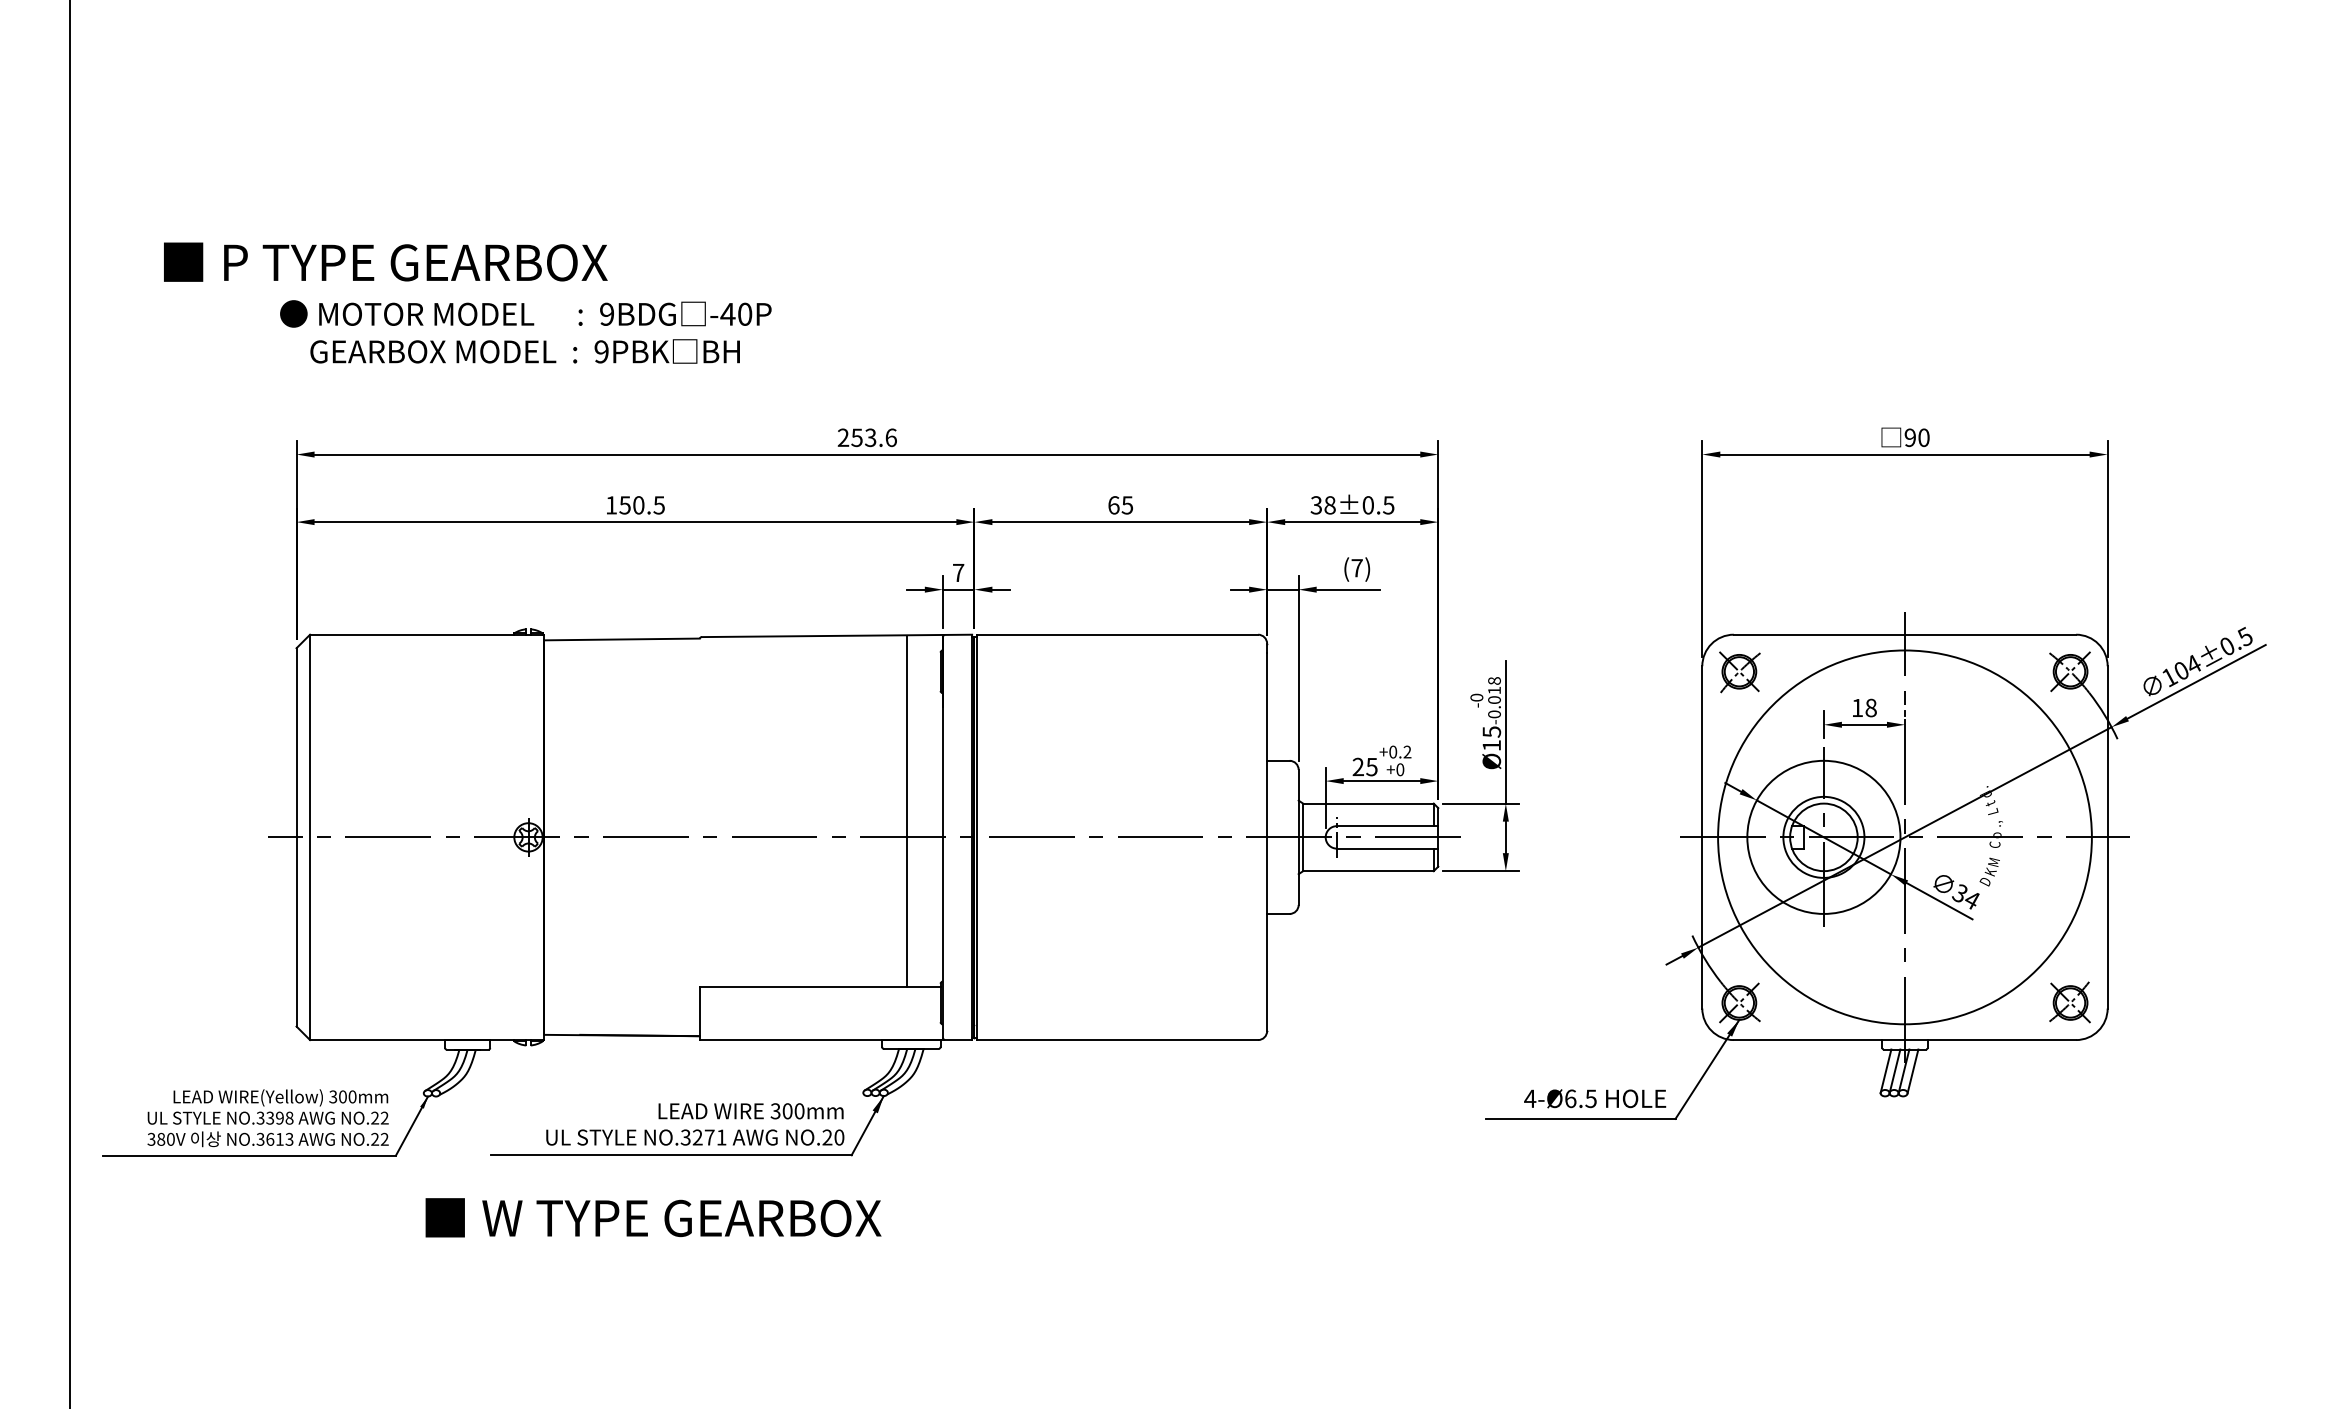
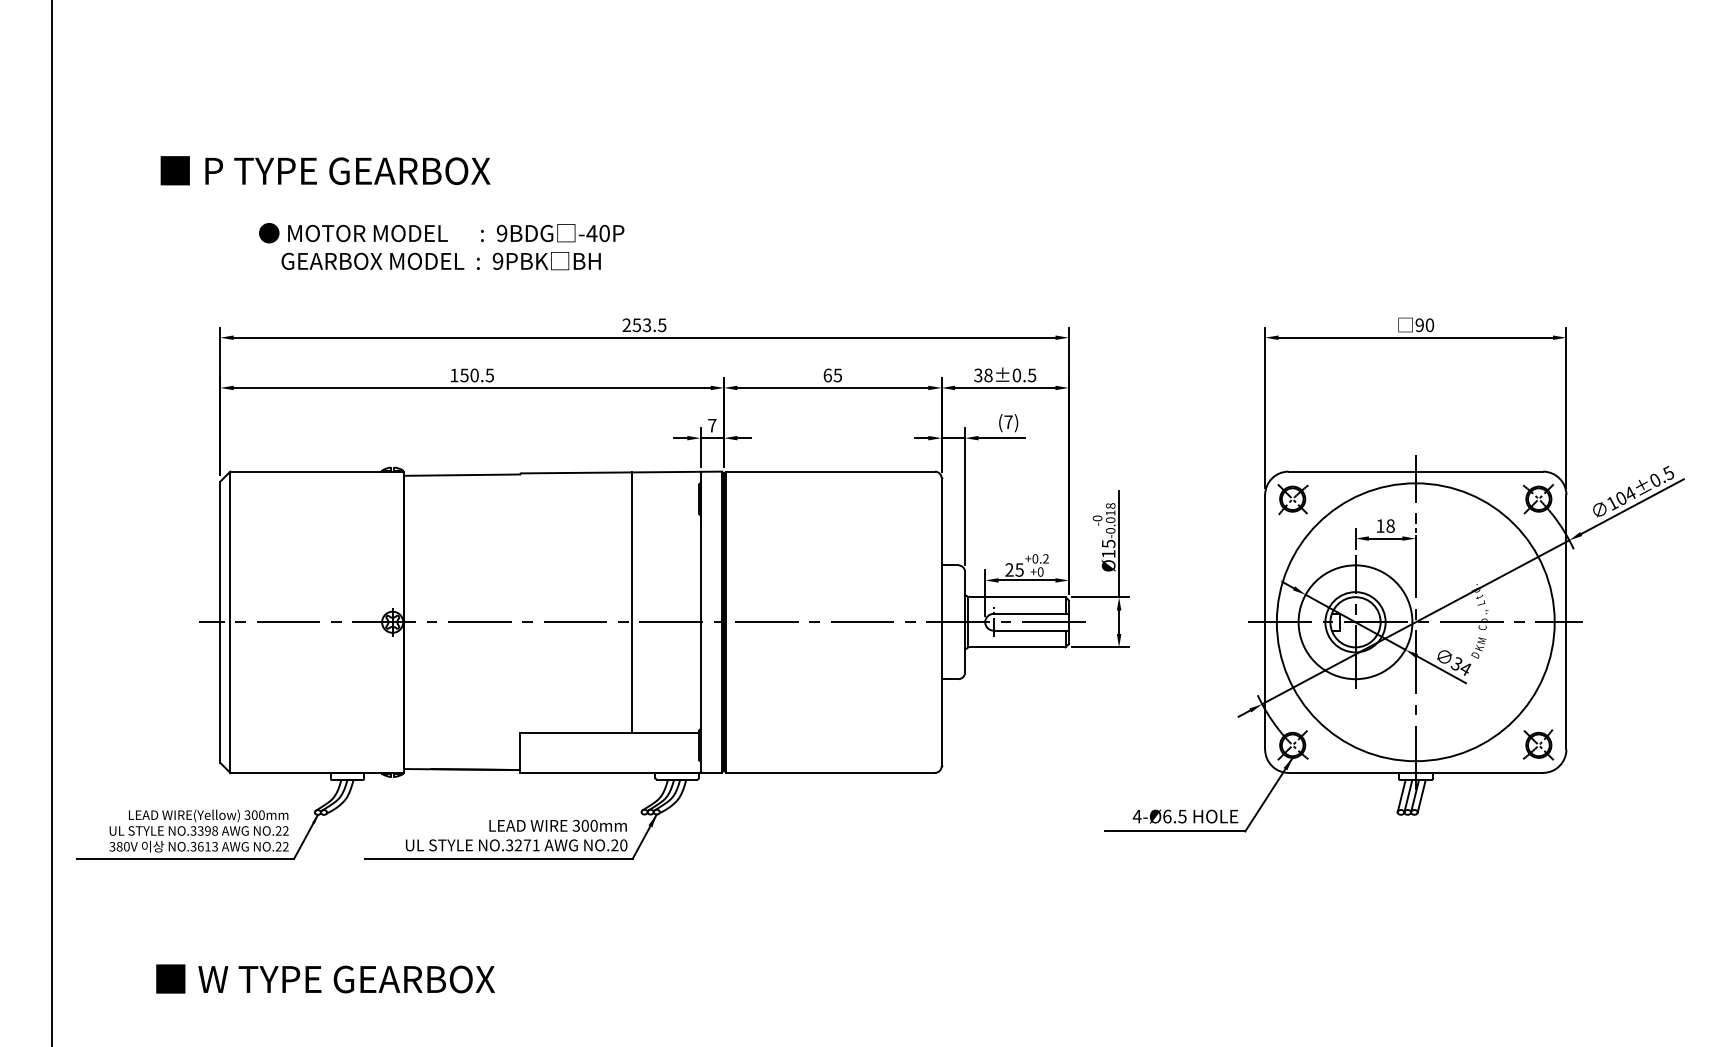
text: (385, 261) -> (325, 170), moved
text: (525, 331) -> (441, 246), moved
text: (891, 438) -> (662, 325), 253.6 -> 253.5
line: (907, 810) -> (632, 602), moved
text: (653, 1217) -> (325, 978), moved

